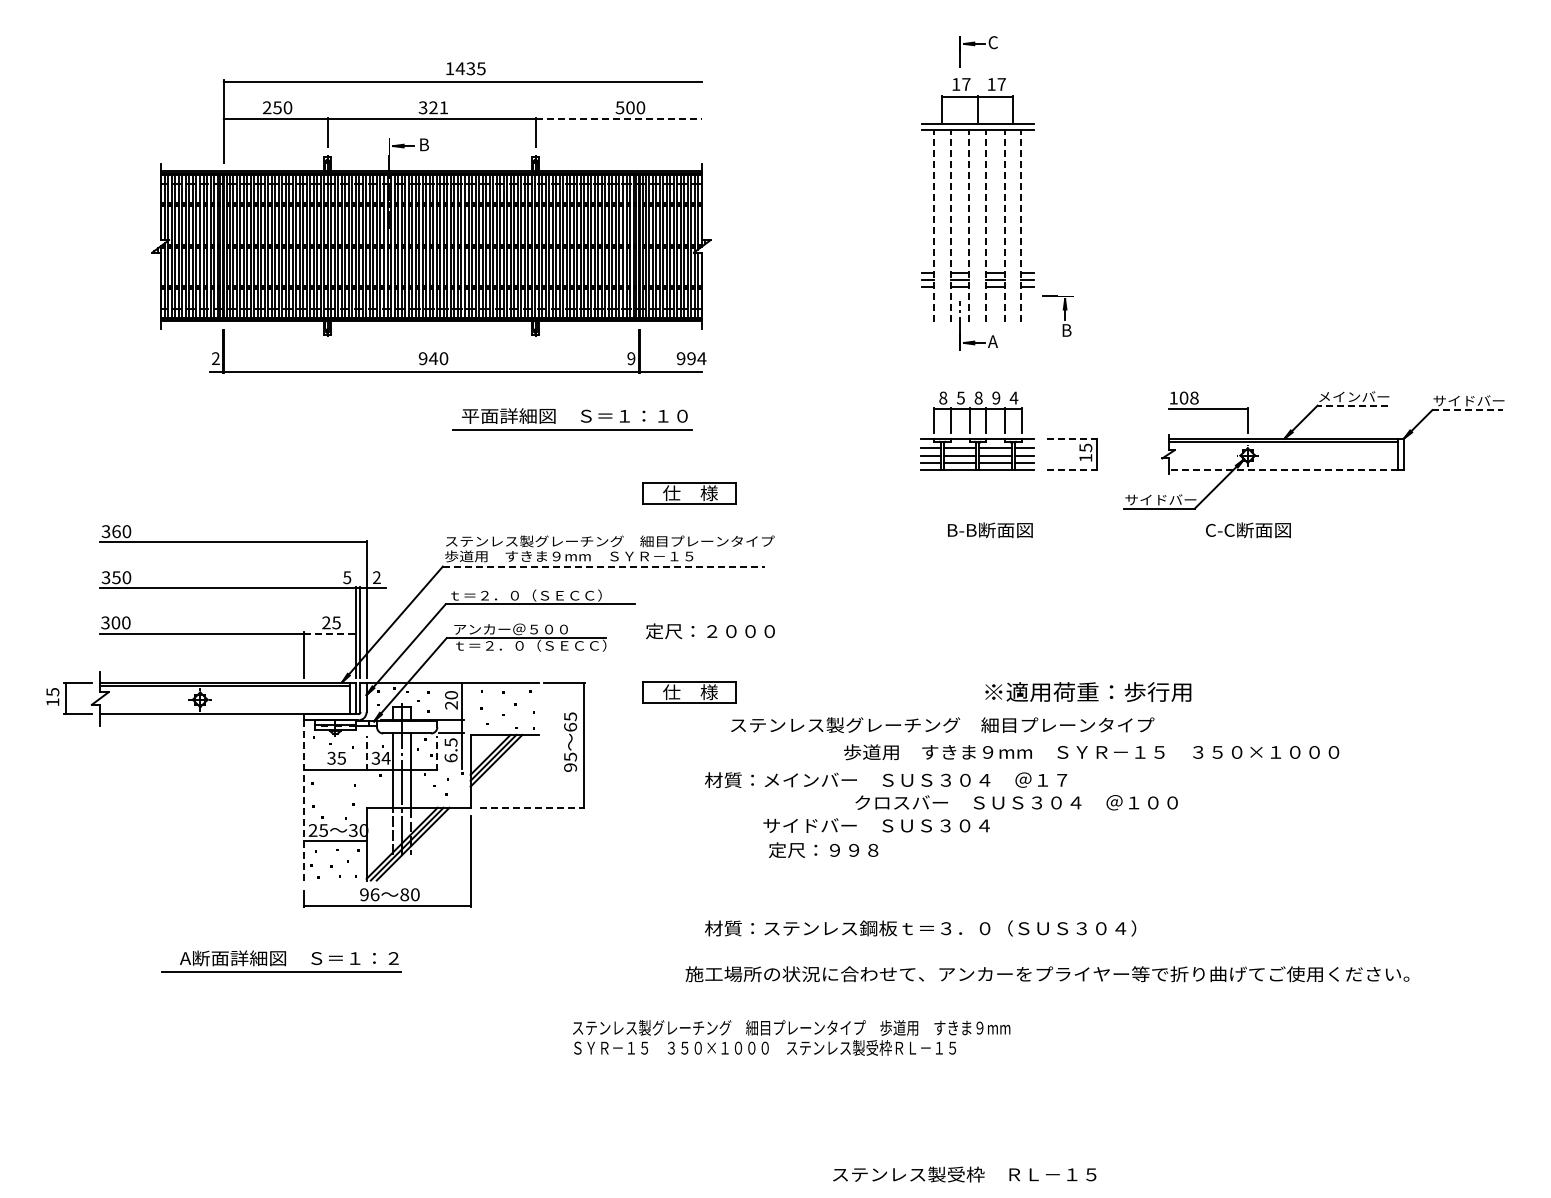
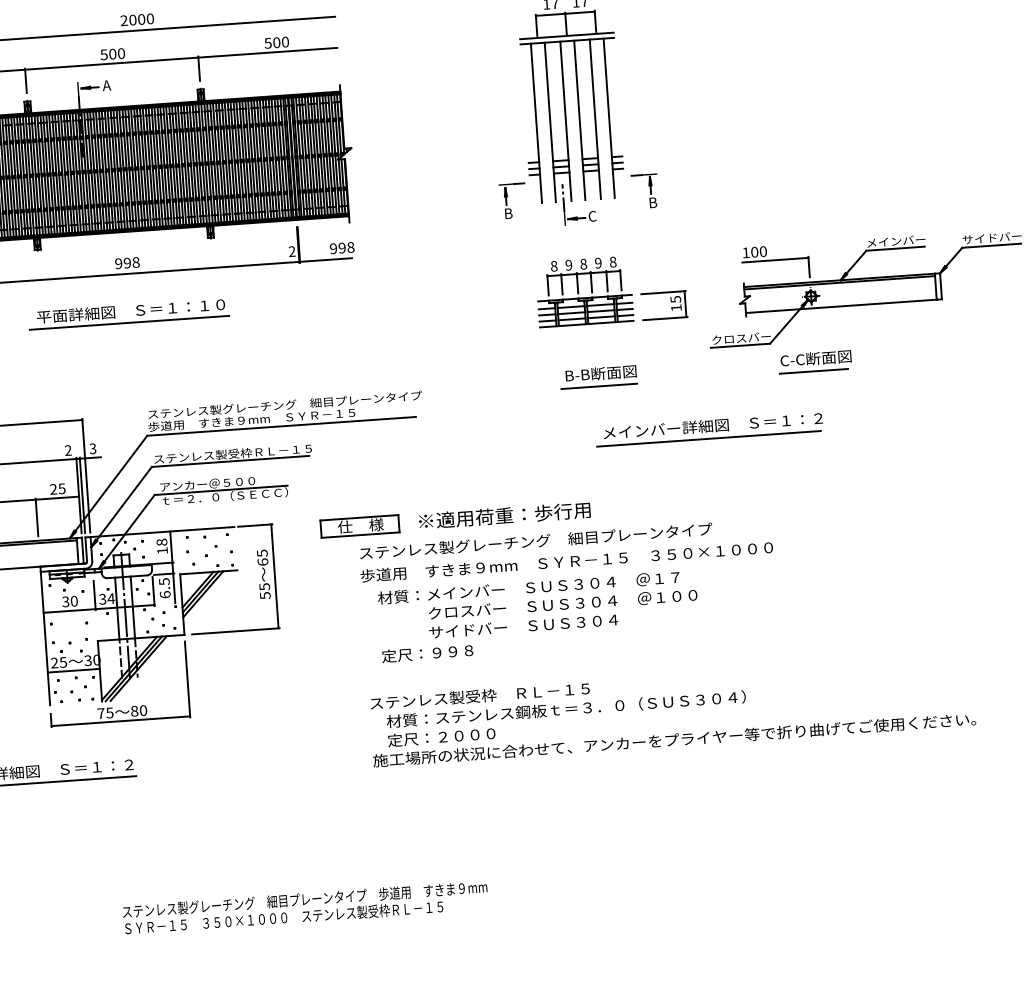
text: (465, 68) -> (137, 19), 1435 -> 2000
text: (433, 107) -> (112, 53), 321 -> 500
line: (619, 119) -> (268, 53), dashed -> solid
text: (423, 144) -> (106, 85), B -> A
line: (934, 225) -> (536, 123), dashed -> solid
line: (950, 225) -> (550, 122), dashed -> solid
line: (969, 225) -> (565, 121), dashed -> solid
line: (986, 225) -> (580, 120), dashed -> solid
line: (1004, 225) -> (595, 118), dashed -> solid
line: (1021, 225) -> (609, 117), dashed -> solid
part: (893, 311) -> (507, 197), added
text: (992, 341) -> (591, 216), A -> C
text: (438, 358) -> (131, 262), 940 -> 998
text: (701, 358) -> (350, 247), 994 -> 998
text: (631, 359) -> (292, 252), 9 -> 2
text: (960, 397) -> (568, 264), 5 -> 9
text: (1013, 397) -> (612, 261), 4 -> 8
text: (1194, 398) -> (763, 251), 108 -> 100
line: (1352, 405) -> (895, 248), dashed -> solid
line: (1468, 410) -> (992, 246), dashed -> solid
part: (581, 420) -> (136, 314), moved
line: (1071, 438) -> (663, 292), dashed -> solid
line: (1071, 469) -> (665, 318), dashed -> solid
line: (1283, 469) -> (841, 305), dashed -> solid
part: (689, 493) -> (348, 360), removed
text: (1145, 499) -> (728, 338), サイドバー -> クロスバー
line: (986, 545) -> (598, 386), added
line: (1244, 545) -> (813, 371), added
line: (604, 566) -> (281, 426), dashed -> solid
text: (347, 577) -> (68, 450), 5 -> 2
text: (376, 577) -> (92, 448), 2 -> 3
text: (543, 595) -> (232, 453), ｔ＝２．０（ＳＥＣＣ） -> ステンレス製受枠ＲＬ－１５
part: (1115, 605) -> (709, 428), added
text: (710, 630) -> (441, 736), moved
line: (330, 633) -> (57, 497), dashed -> solid
text: (1088, 691) -> (504, 515), moved
text: (451, 700) -> (162, 546), 20 -> 18
text: (942, 725) -> (535, 541), moved
text: (1091, 752) -> (566, 561), moved
line: (366, 753) -> (94, 595), dashed -> solid
line: (437, 753) -> (153, 591), dashed -> solid
text: (341, 757) -> (73, 600), 35 -> 30
text: (570, 767) -> (265, 595), 95 -> 55
line: (304, 800) -> (45, 638), dashed -> solid
text: (1016, 802) -> (562, 604), moved
line: (532, 807) -> (235, 631), dashed -> solid
text: (823, 849) -> (427, 652), moved
text: (369, 894) -> (105, 713), 96 -> 75
text: (791, 1037) -> (305, 907), moved
text: (964, 1174) -> (479, 696), moved

